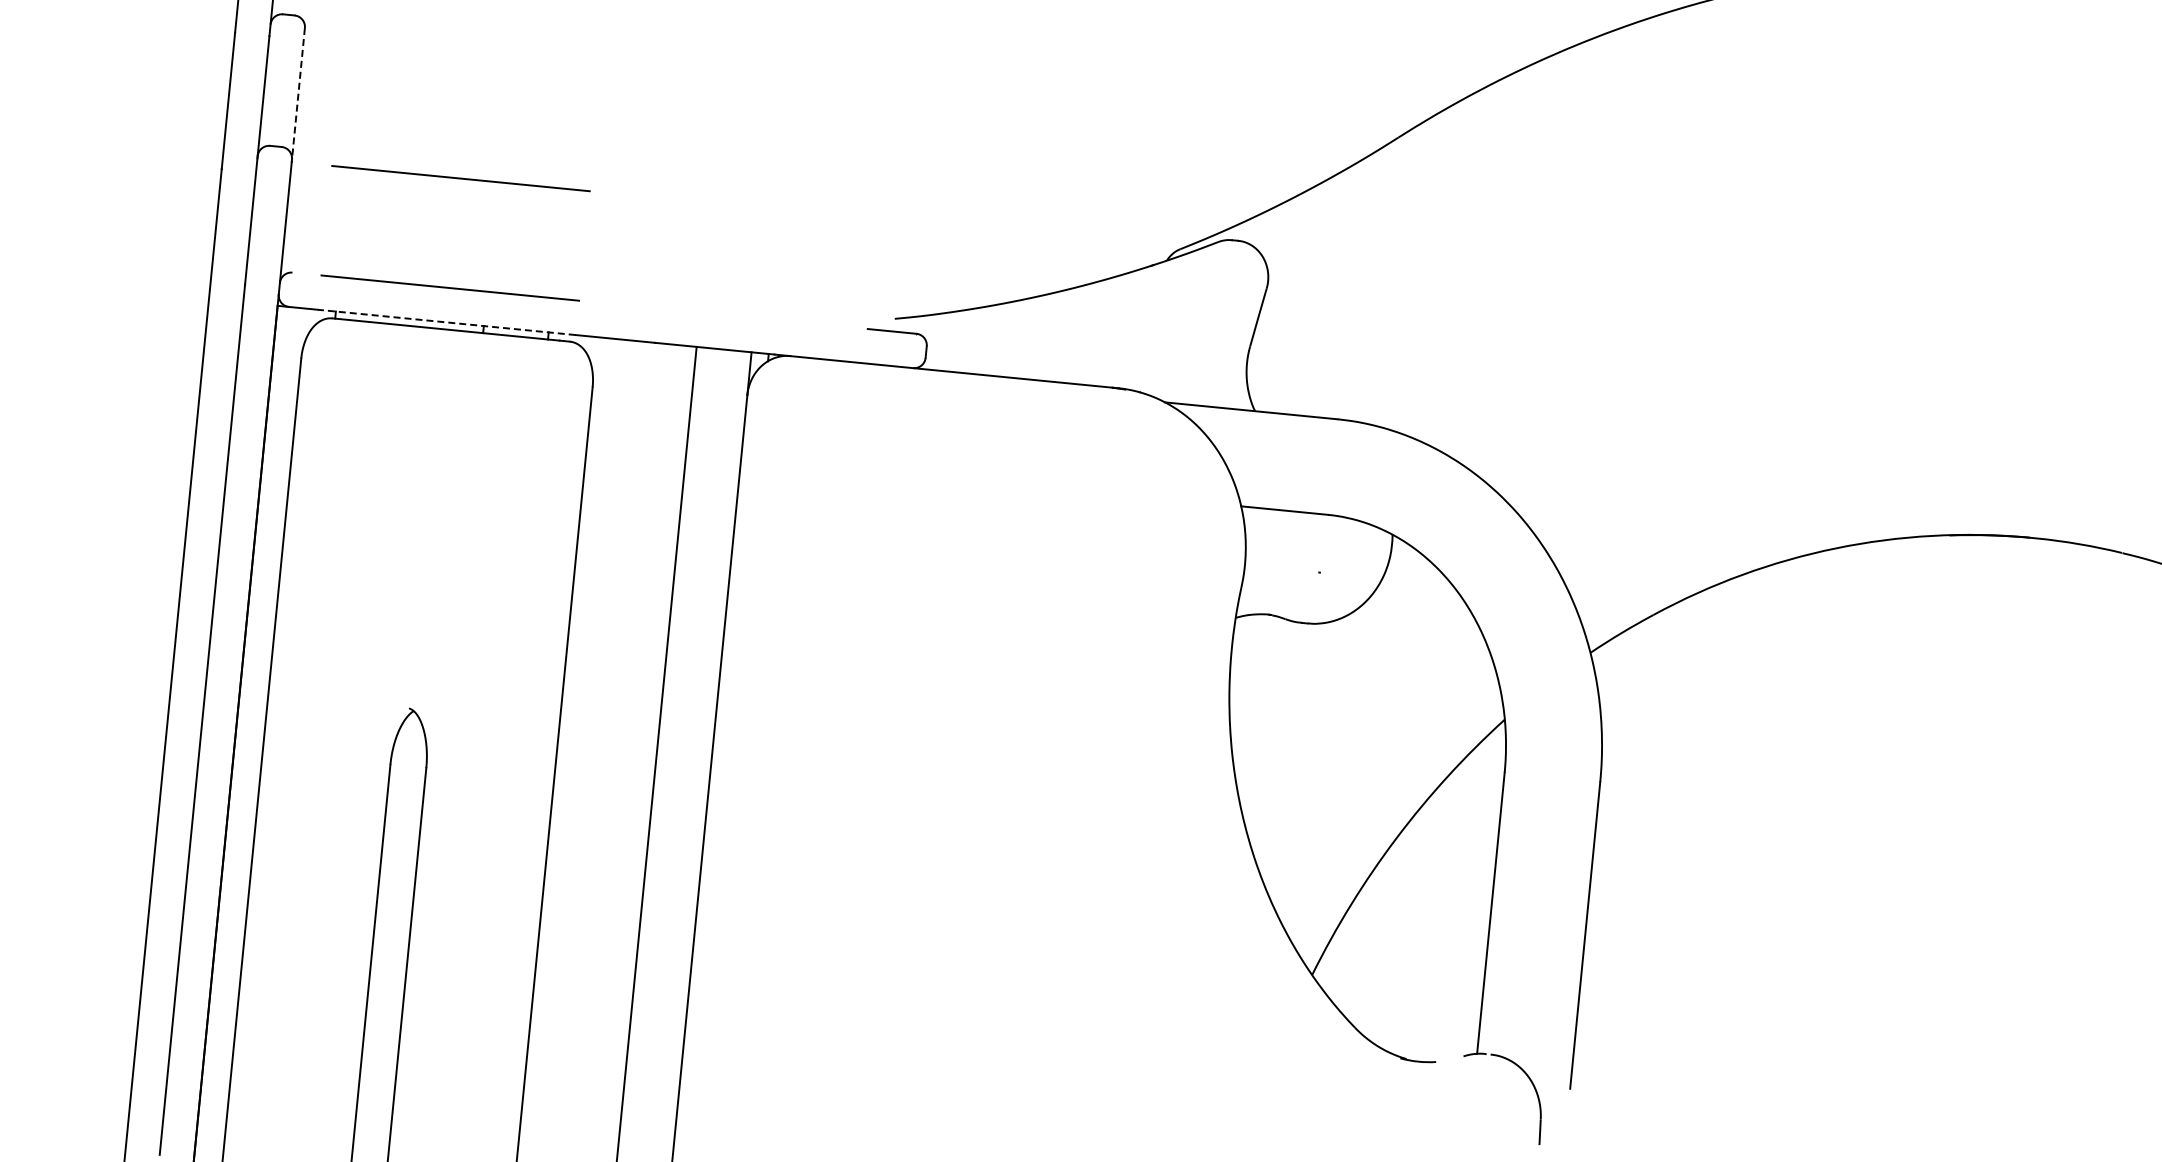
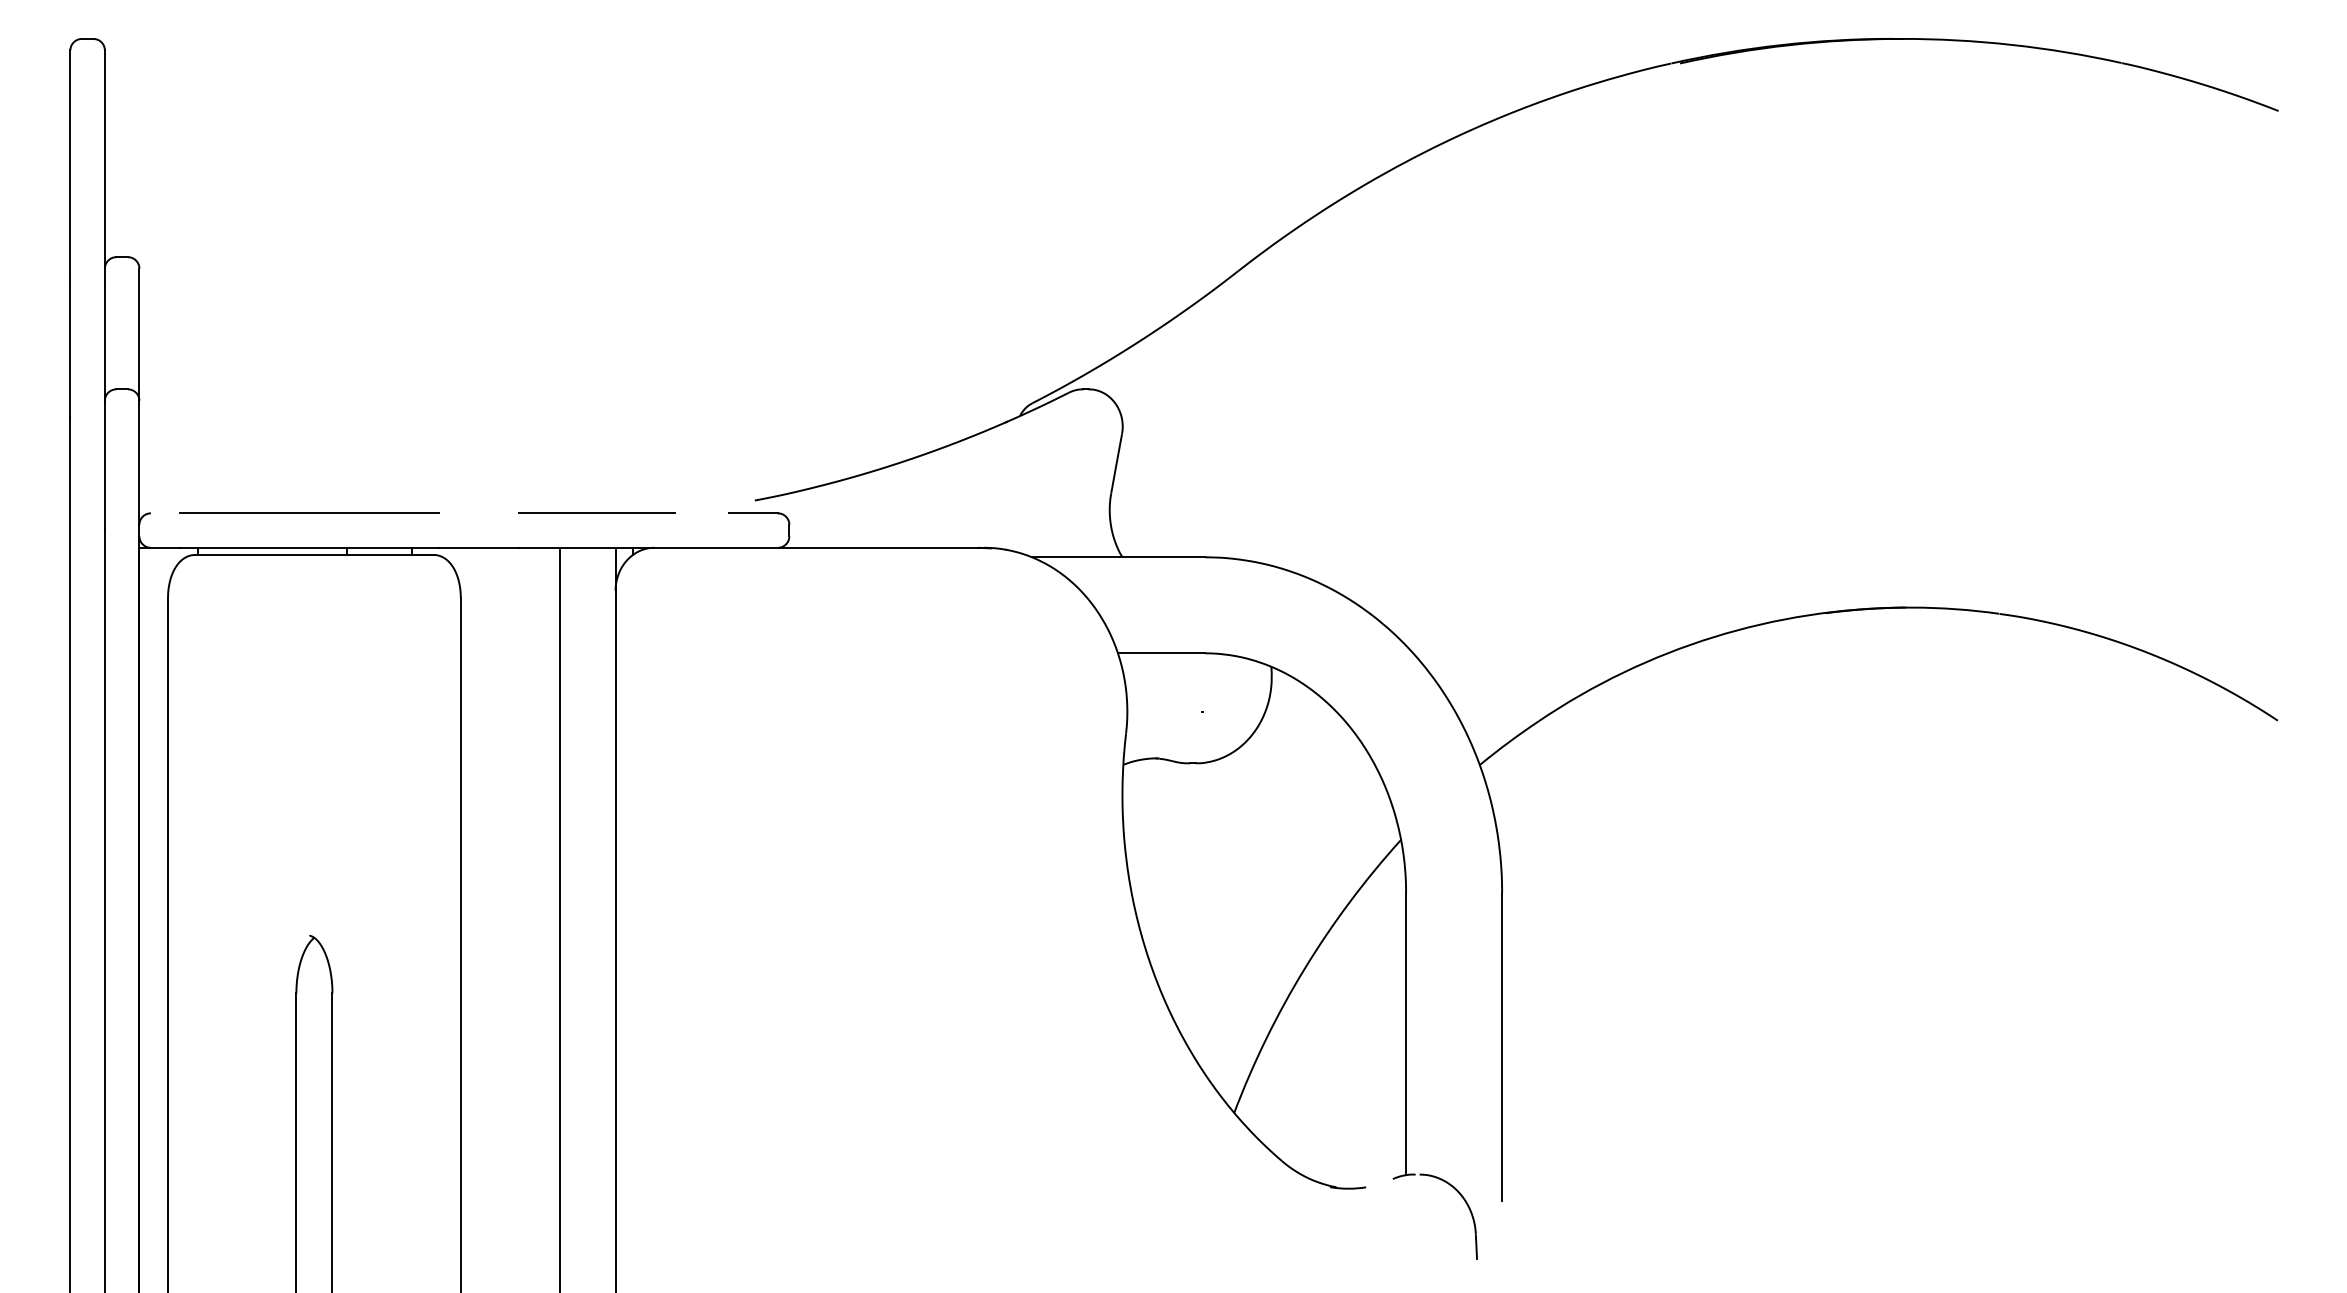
line: (298, 94) -> (139, 335), dashed -> solid
line: (461, 177) -> (309, 402), removed
line: (736, 315) -> (596, 512), added
line: (445, 322) -> (308, 547), dashed -> solid

